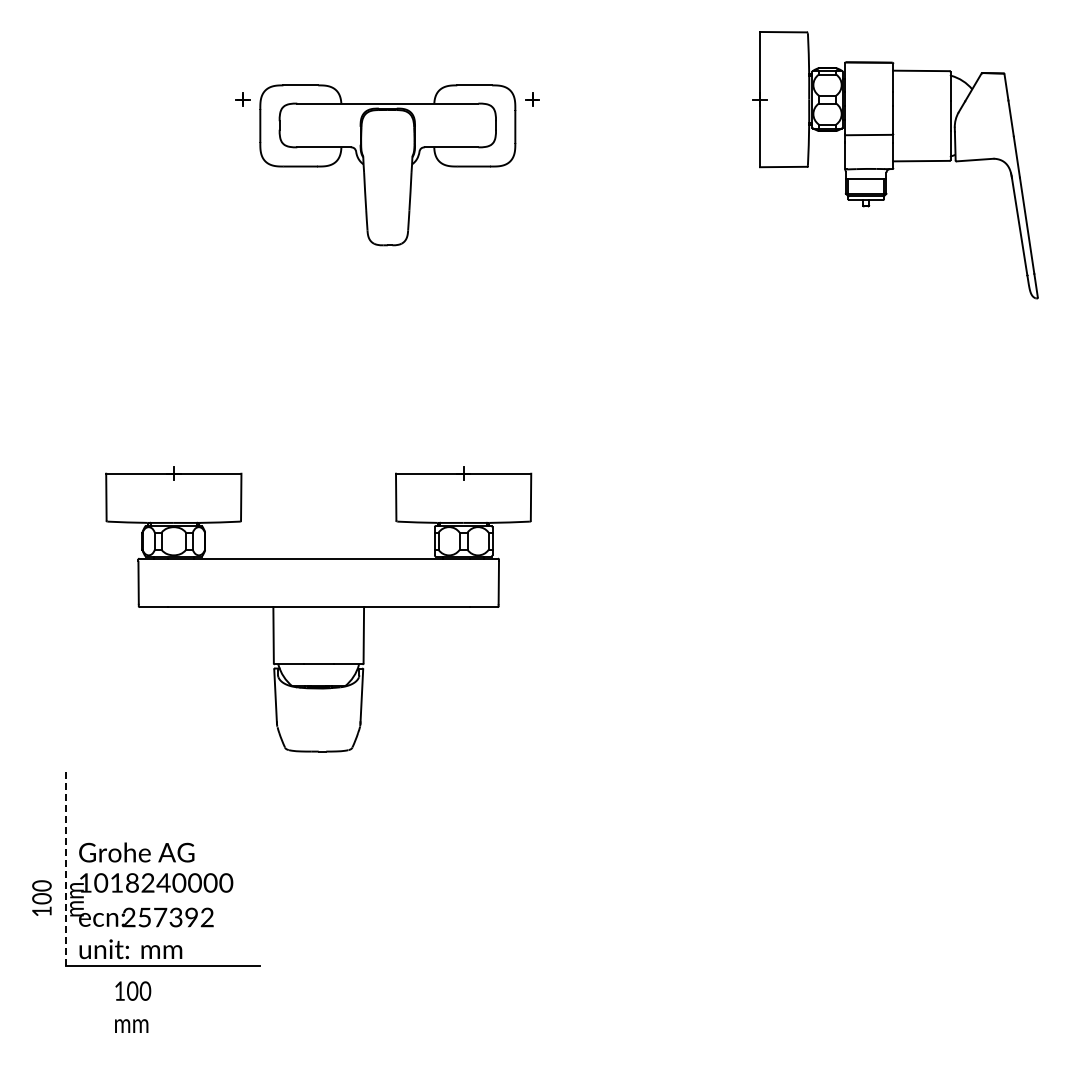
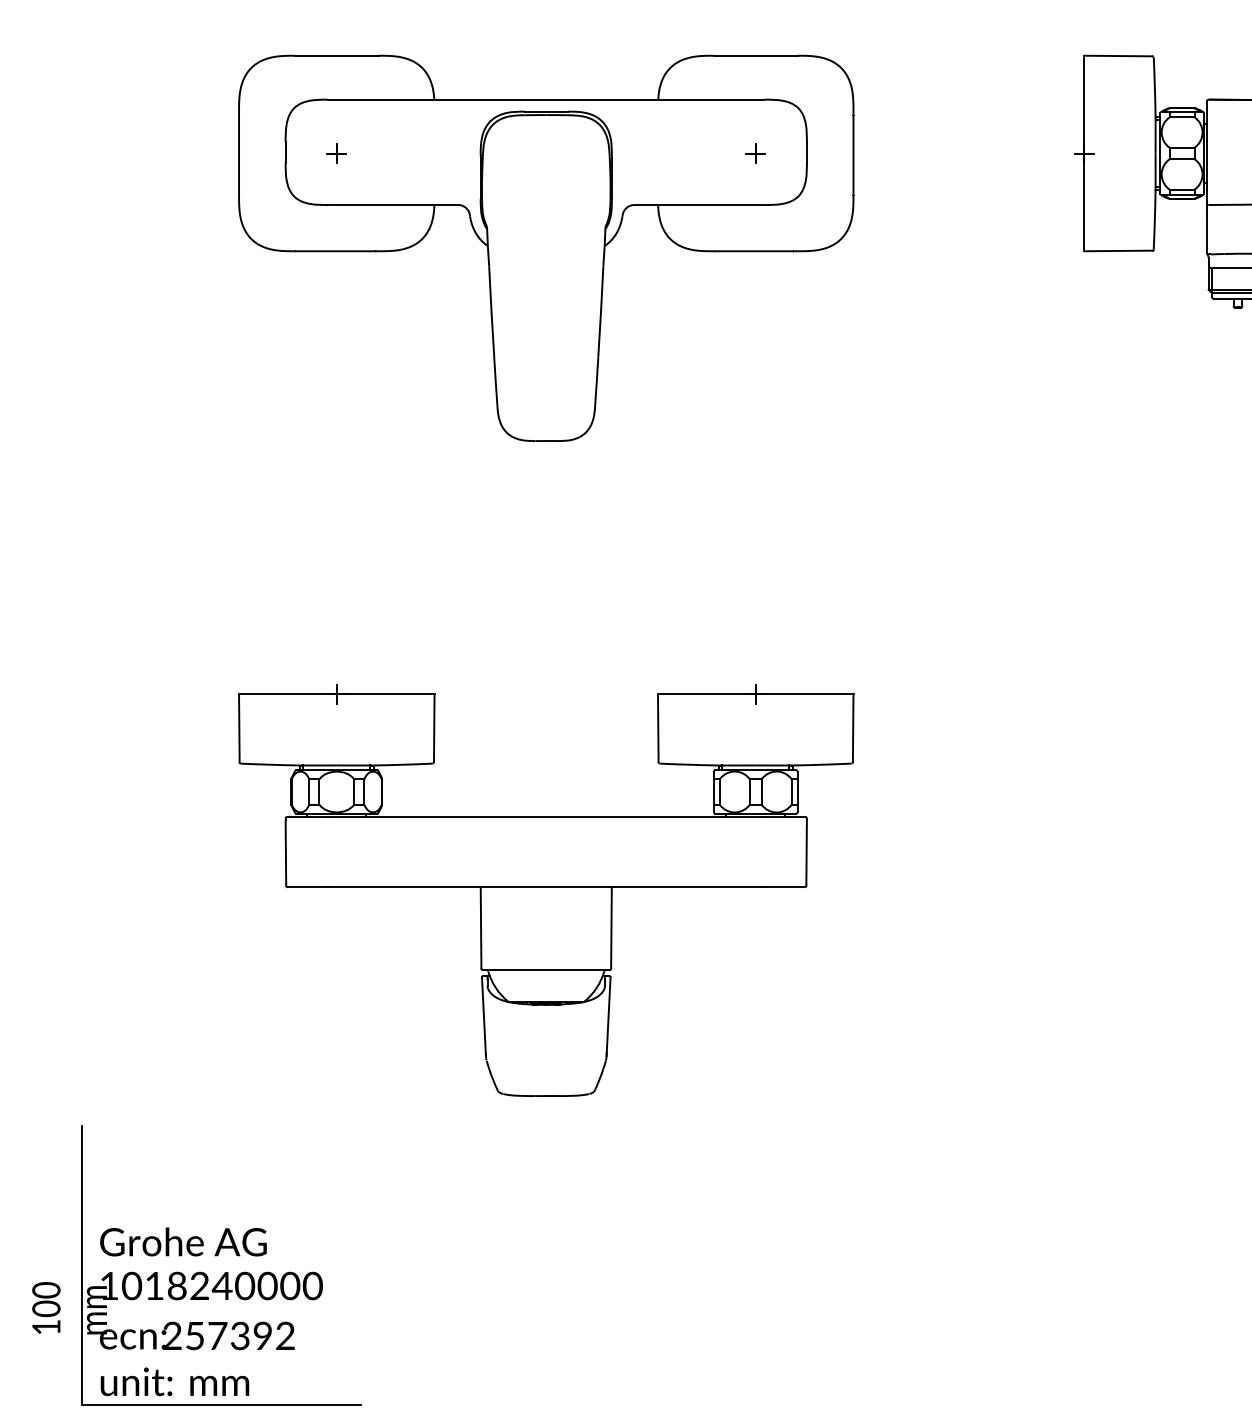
part: (387, 165) -> (545, 248), size x1.67
part: (318, 609) -> (545, 890), moved
line: (66, 868) -> (81, 1265), dashed -> solid

